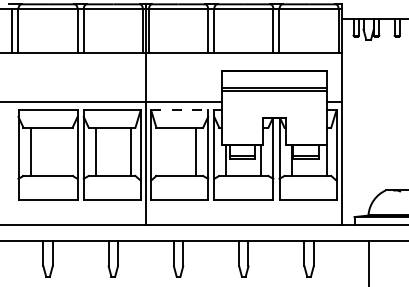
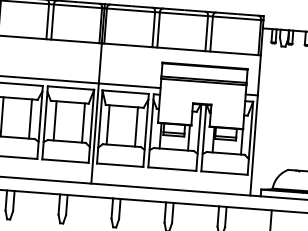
line: (179, 110) -> (125, 92), dashed -> solid
line: (65, 151) -> (30, 118), added
line: (161, 151) -> (108, 124), added

